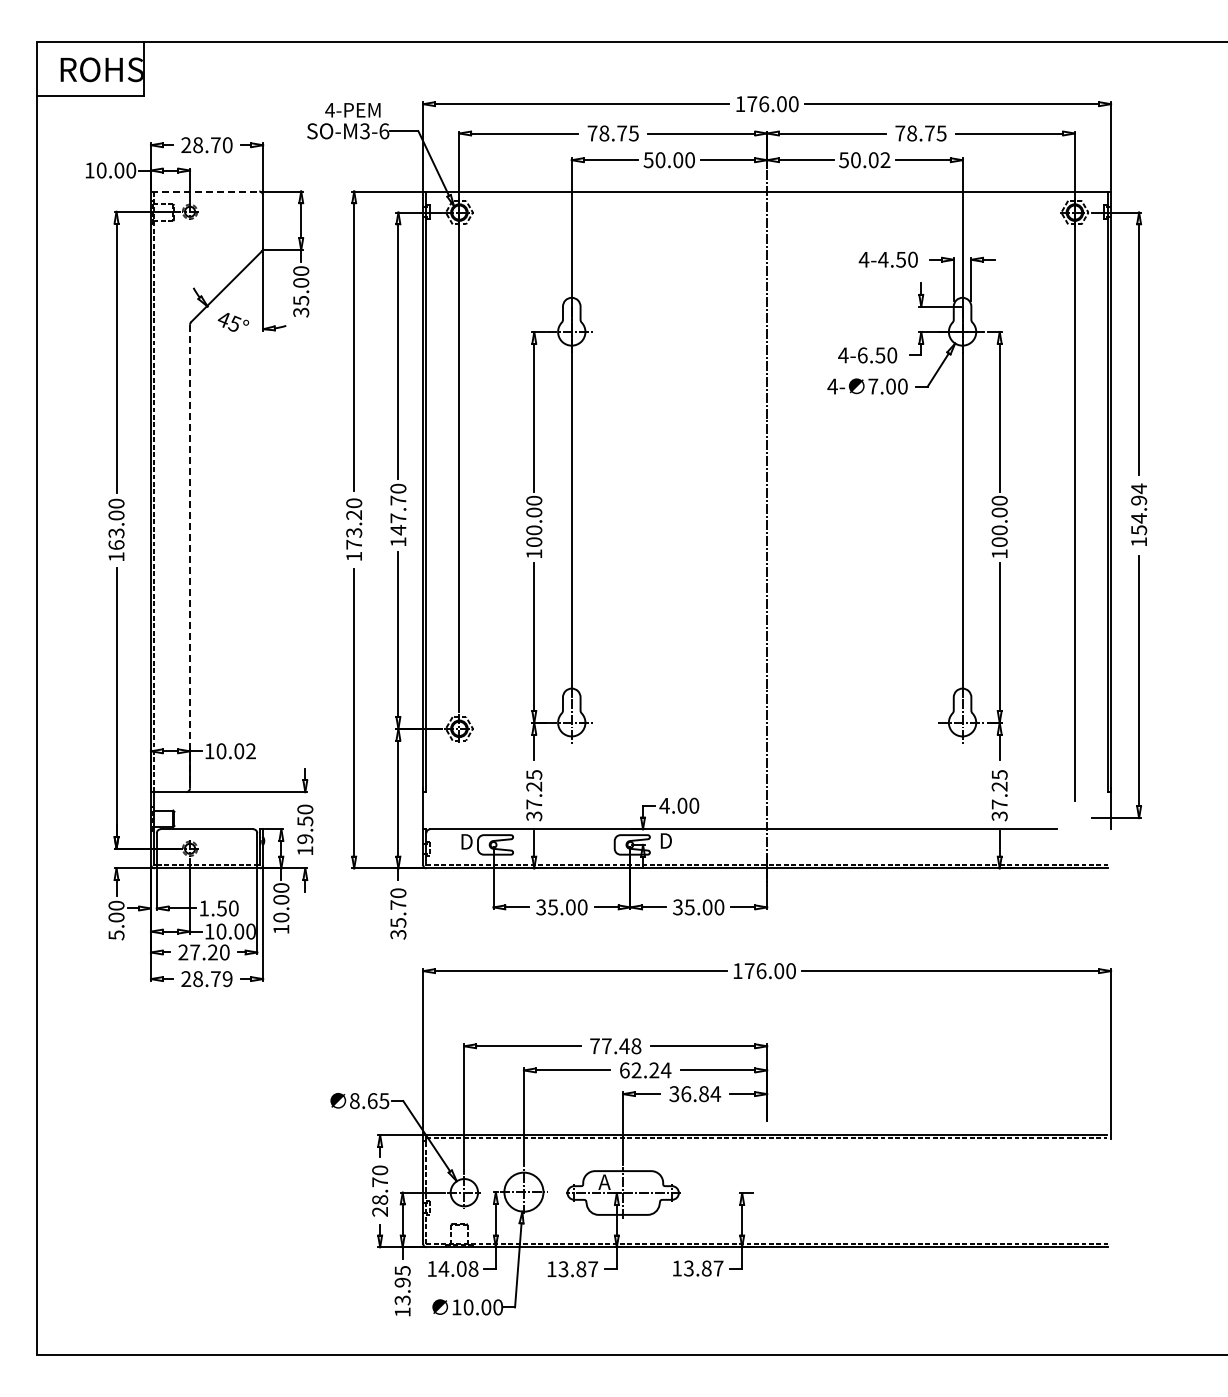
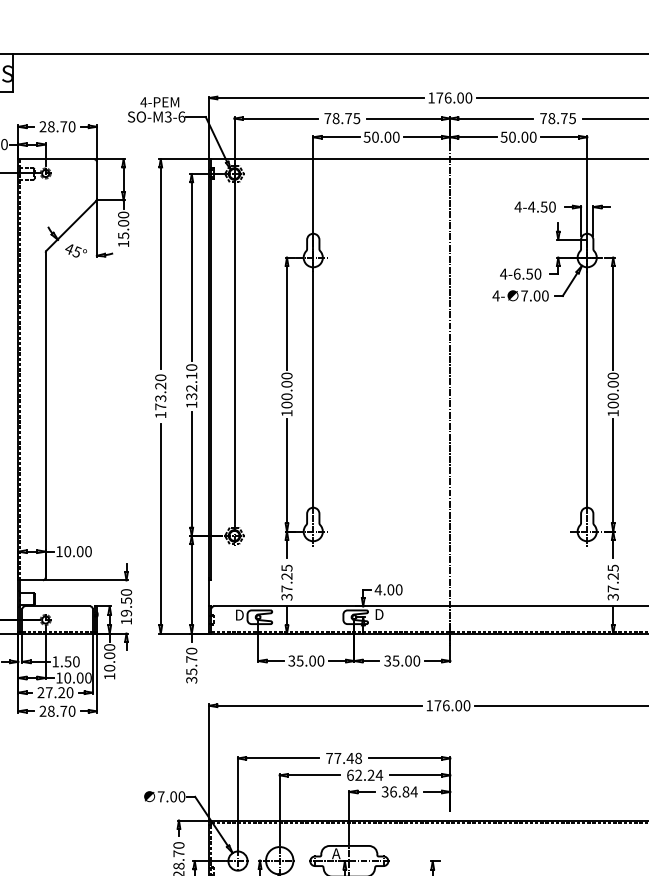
text: (885, 160) -> (533, 137), 50.02 -> 50.00
line: (205, 191) -> (56, 159), dashed -> solid
text: (301, 312) -> (123, 244), 35.00 -> 15.00
text: (398, 515) -> (191, 386), 147.70 -> 132.10
line: (190, 556) -> (46, 415), dashed -> solid
text: (250, 751) -> (88, 551), 10.02 -> 10.00
text: (227, 979) -> (71, 711), 28.79 -> 28.70
text: (369, 1101) -> (171, 797), 8.65 -> 7.00

